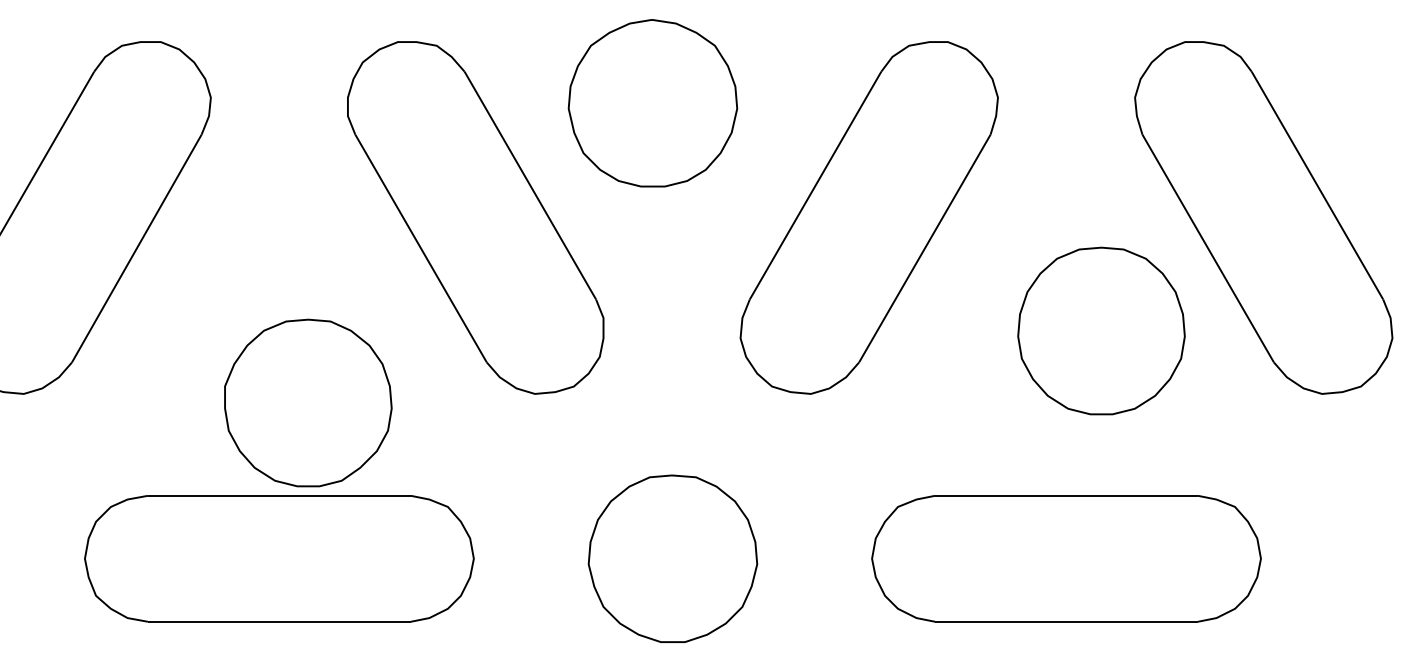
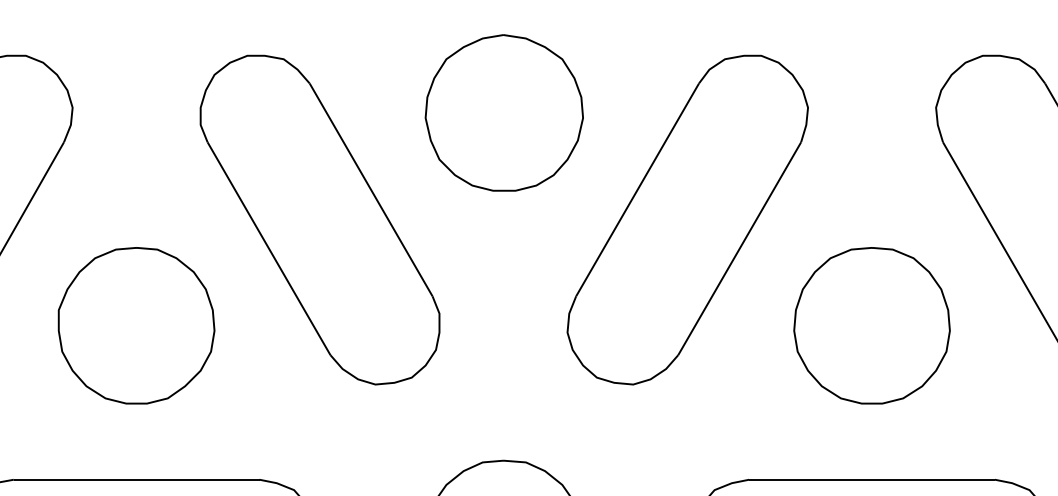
part: (652, 103) -> (503, 113), moved
part: (1101, 330) -> (872, 325), moved
part: (308, 402) -> (136, 325), moved

